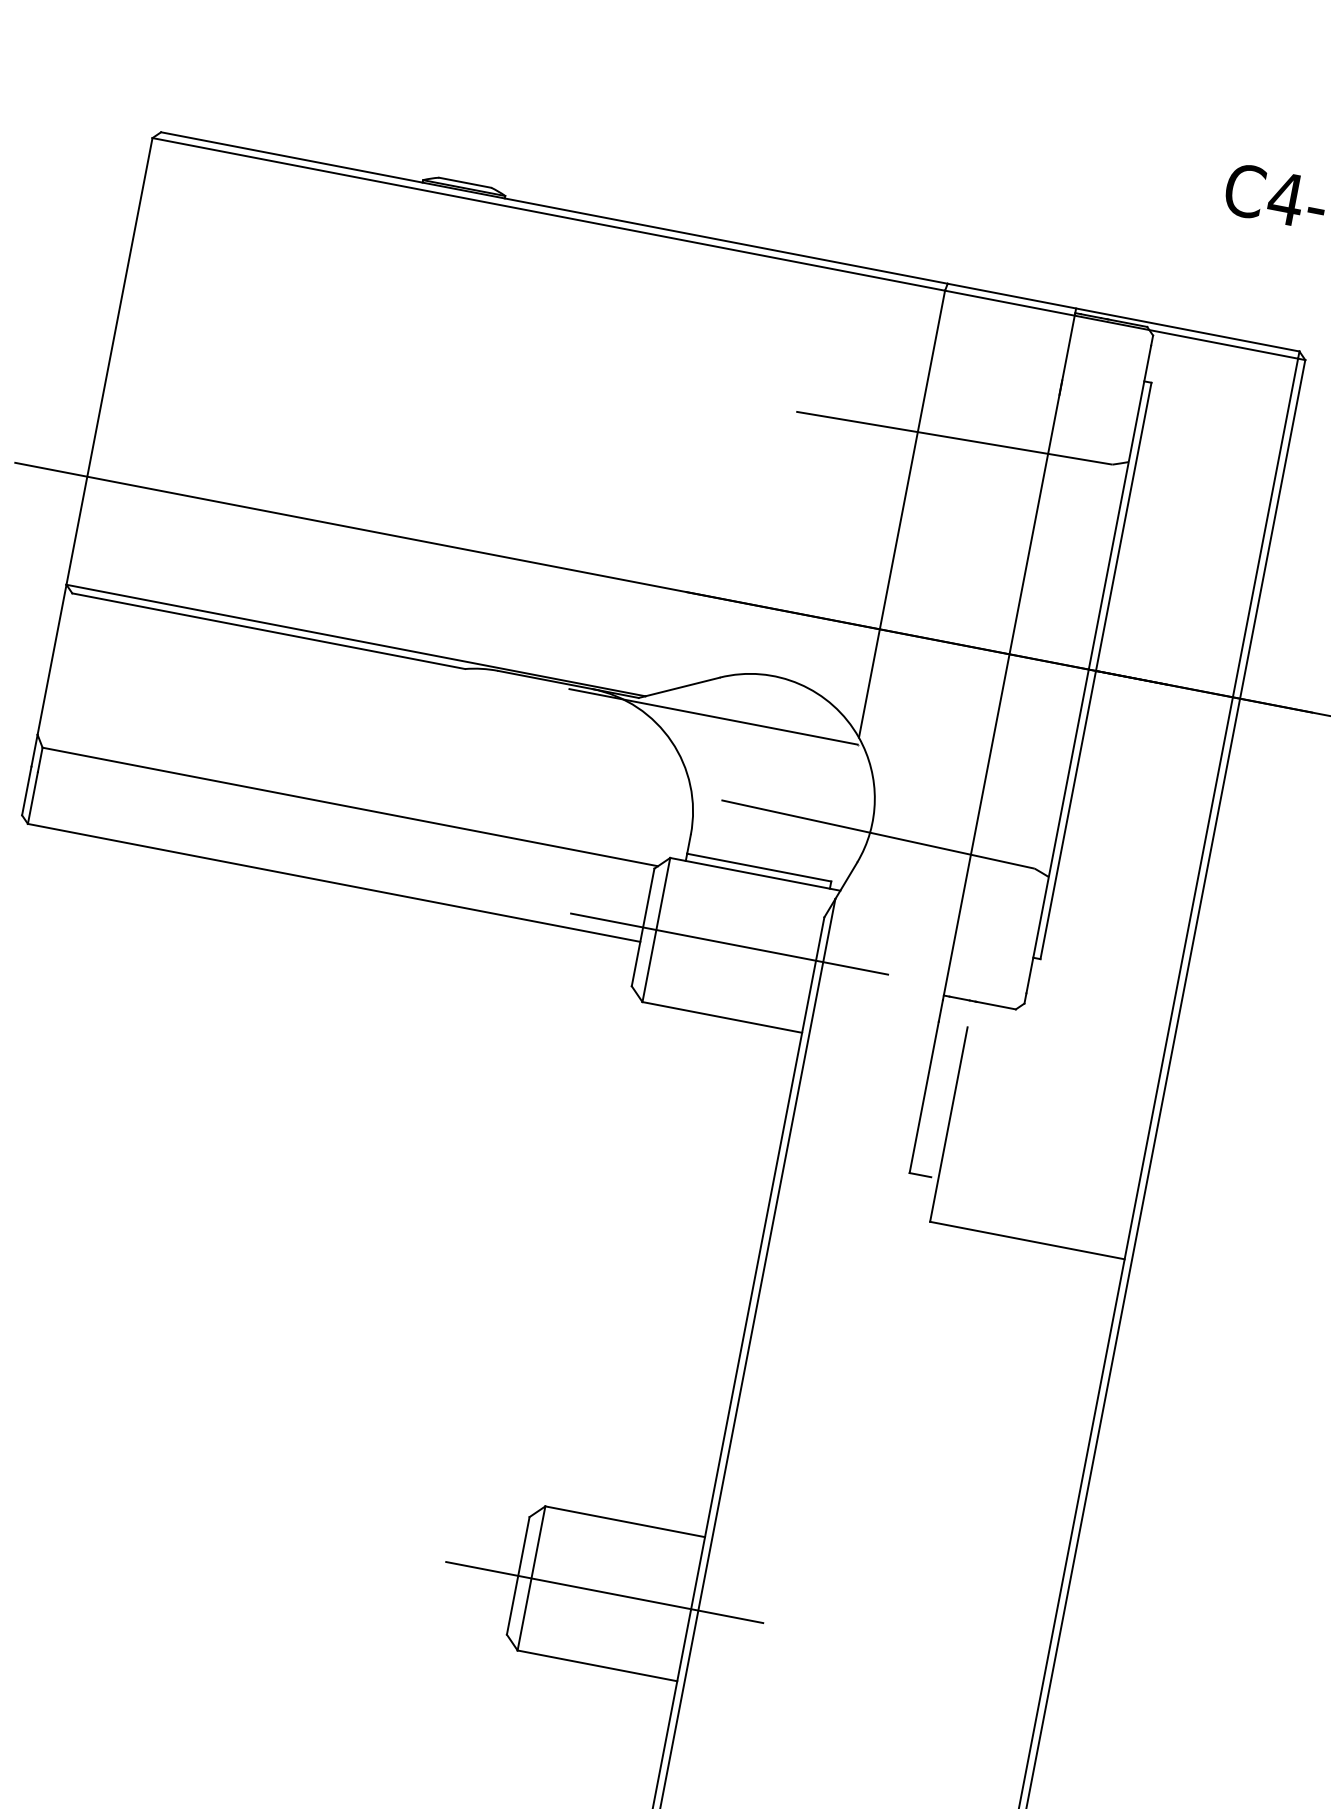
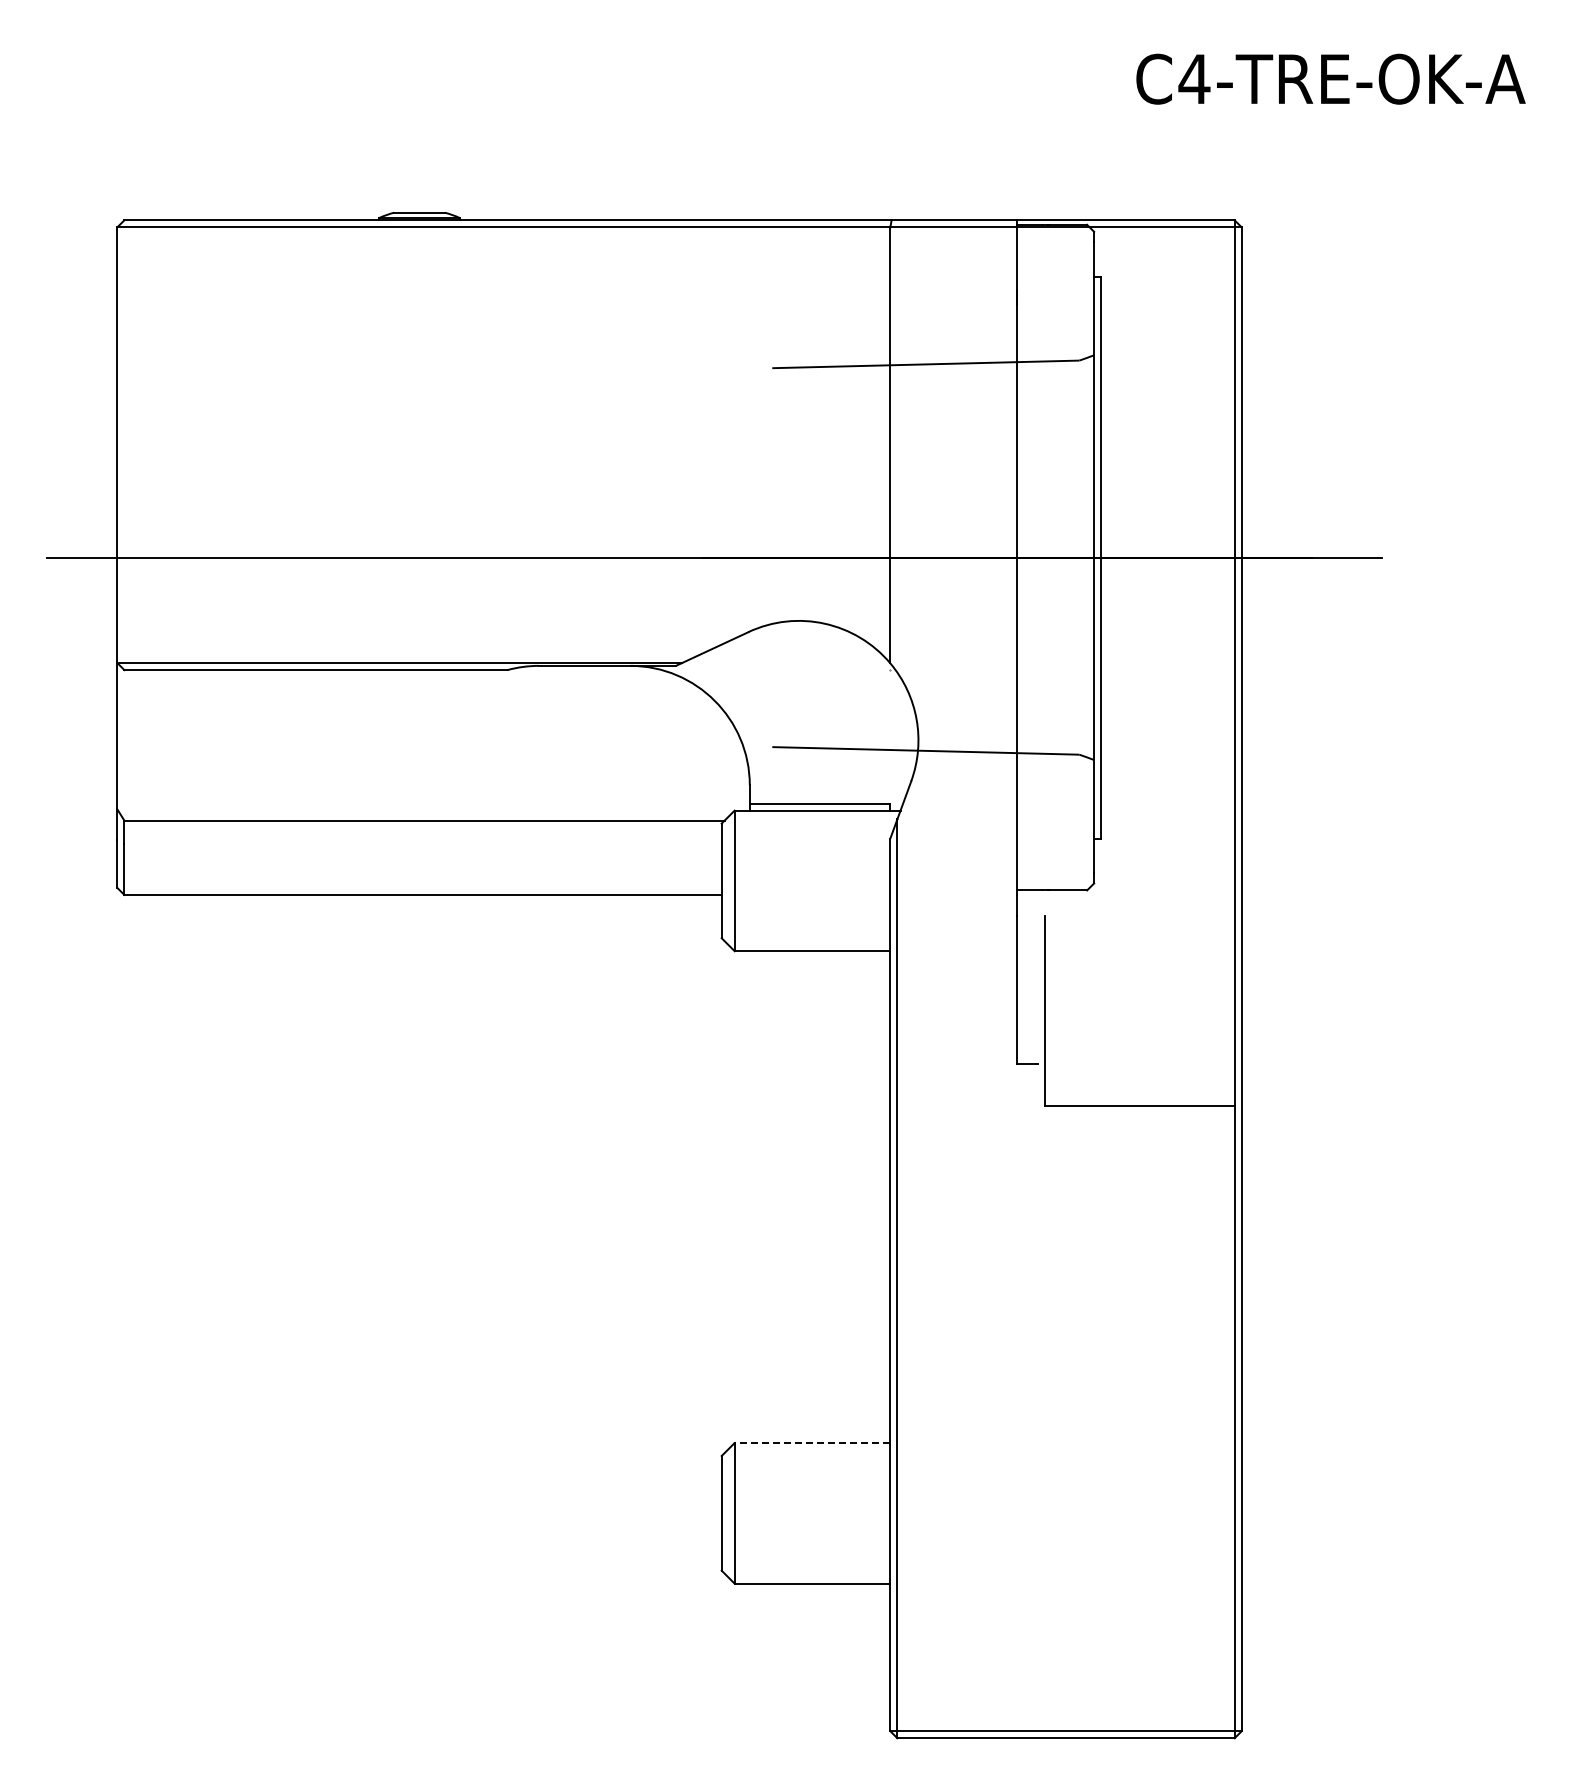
line: (713, 717) -> (749, 670), removed
line: (729, 943) -> (805, 880), removed
line: (625, 1522) -> (812, 1443), solid -> dashed
line: (604, 1592) -> (805, 1513), removed

